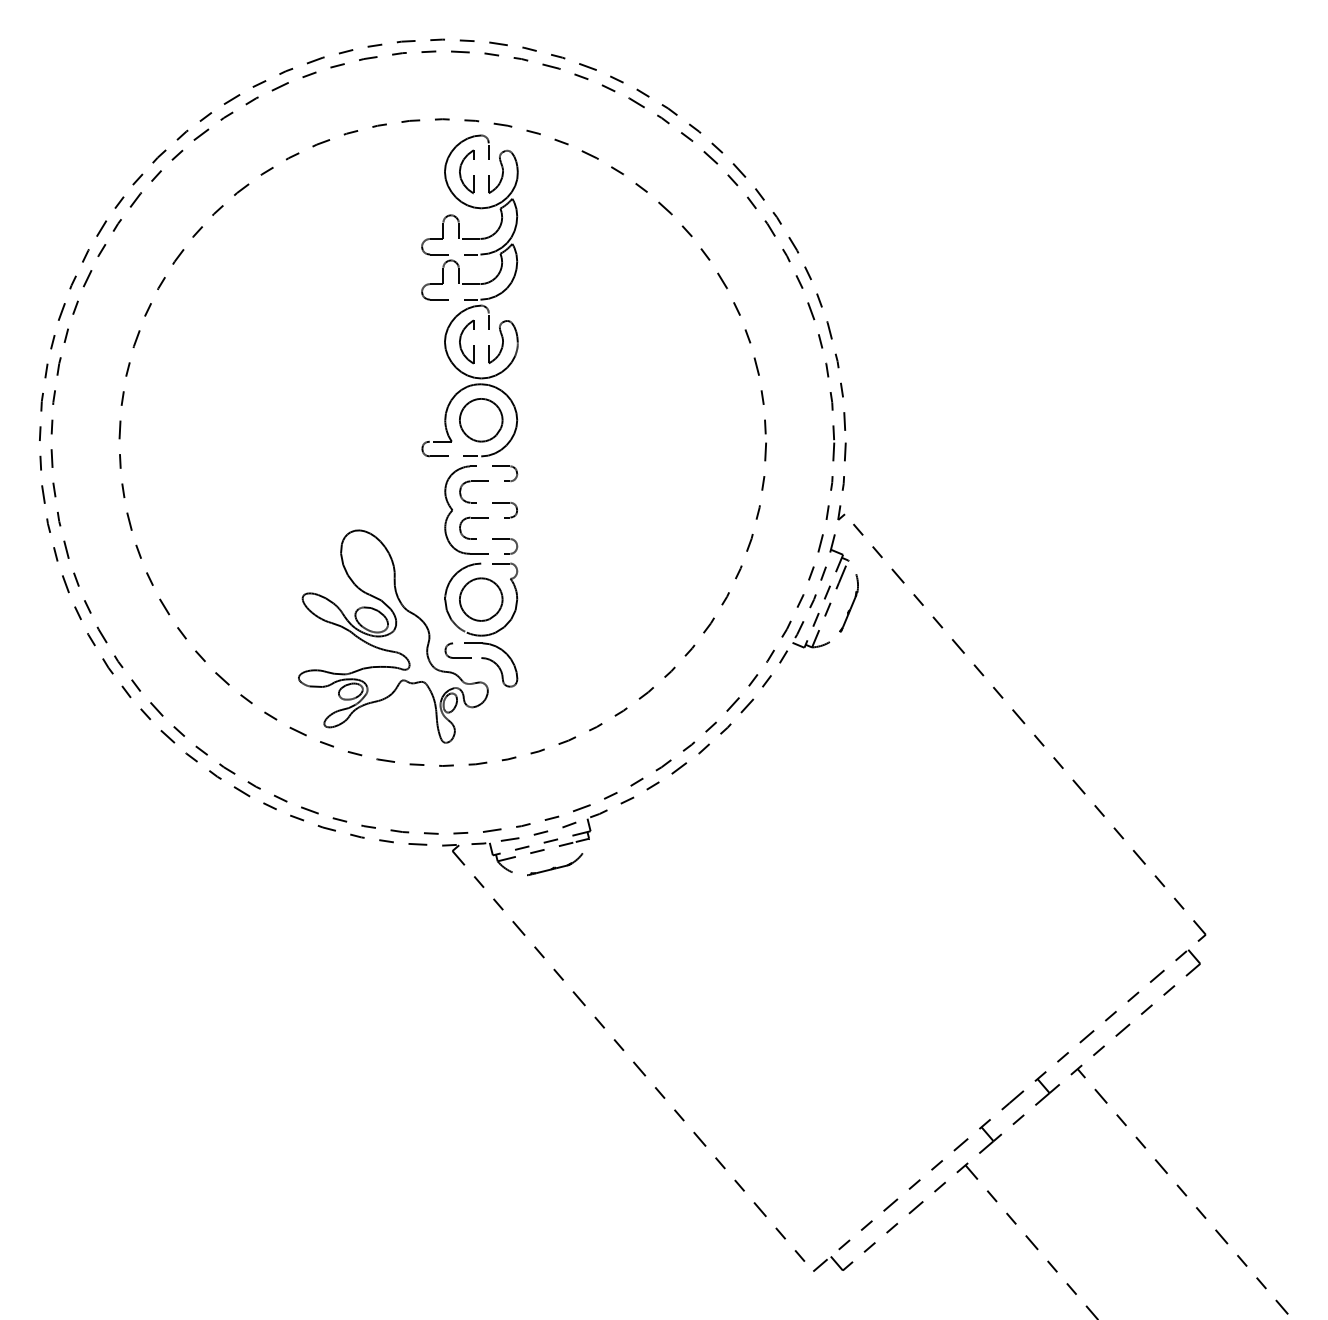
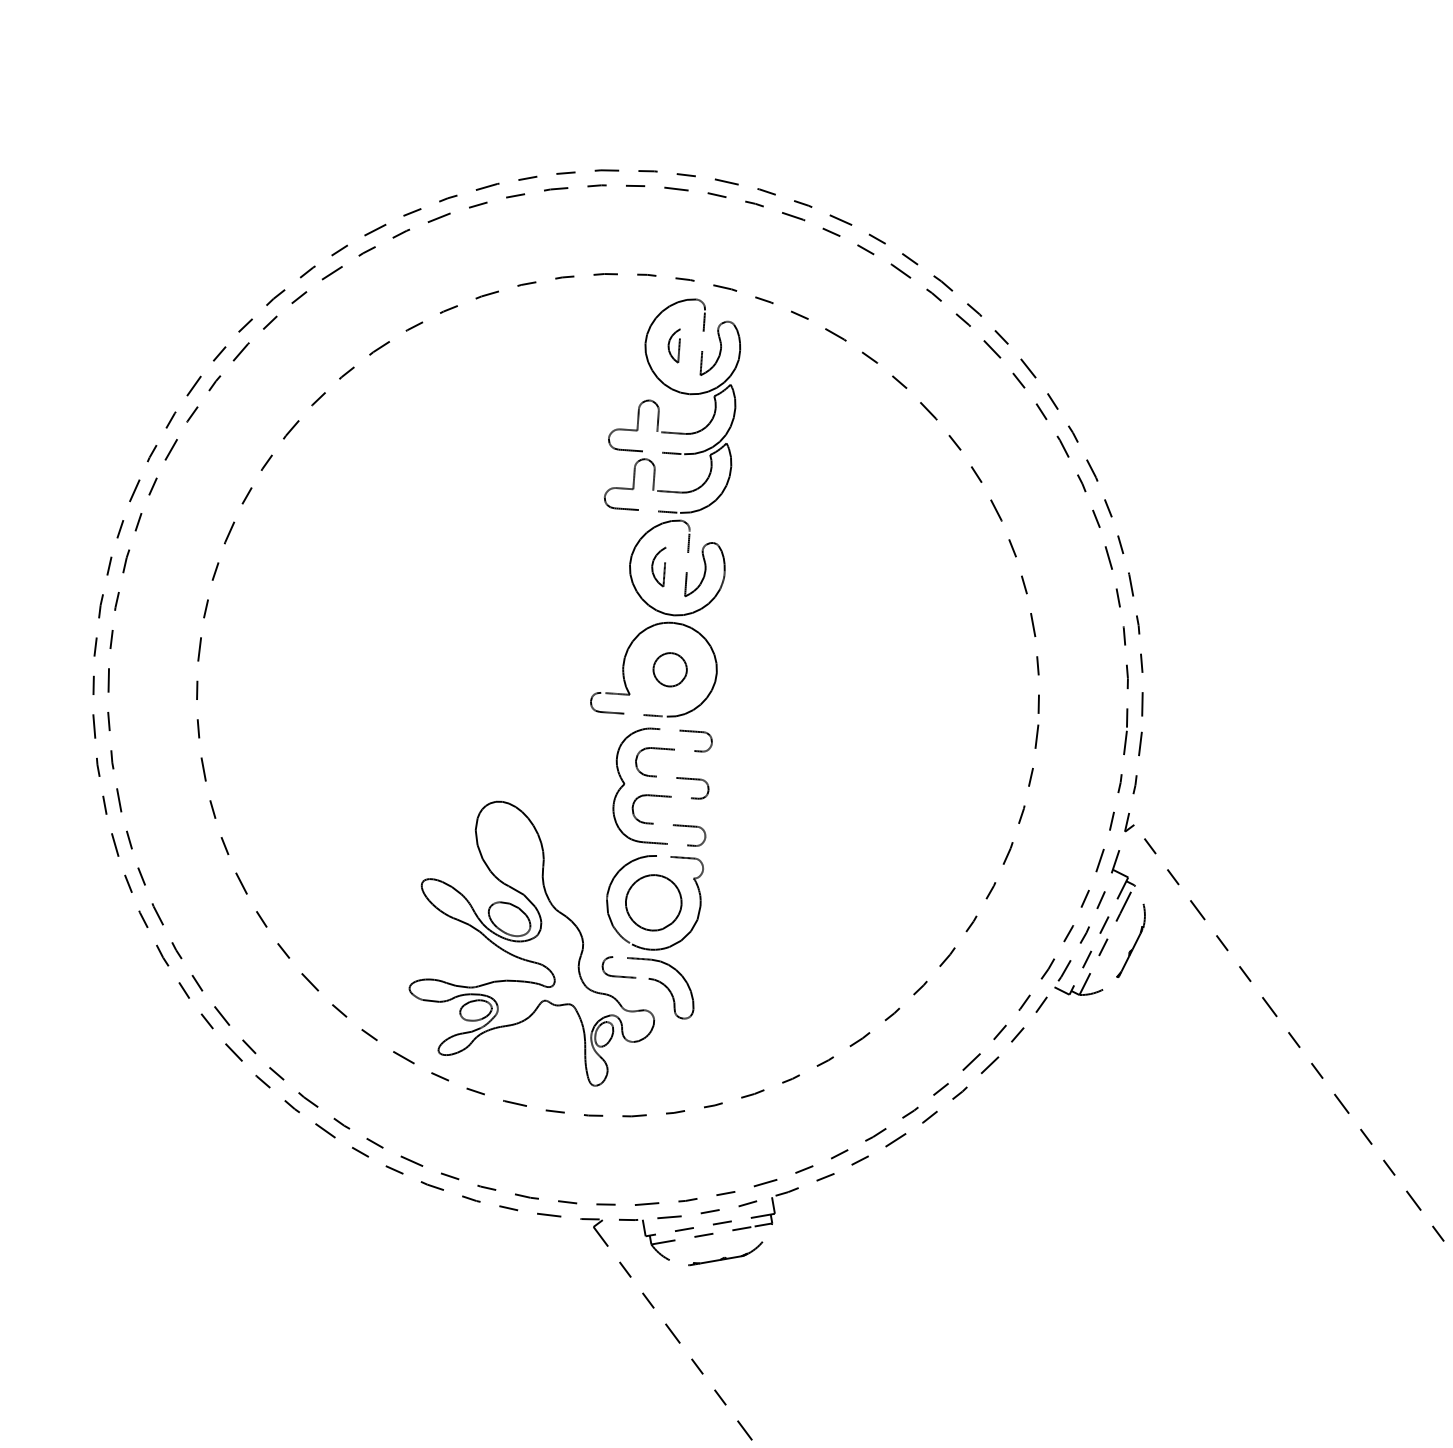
part: (466, 171) -> (673, 344), size x0.6
part: (466, 341) -> (658, 565), size x0.7
part: (481, 420) -> (670, 669), size x0.6

